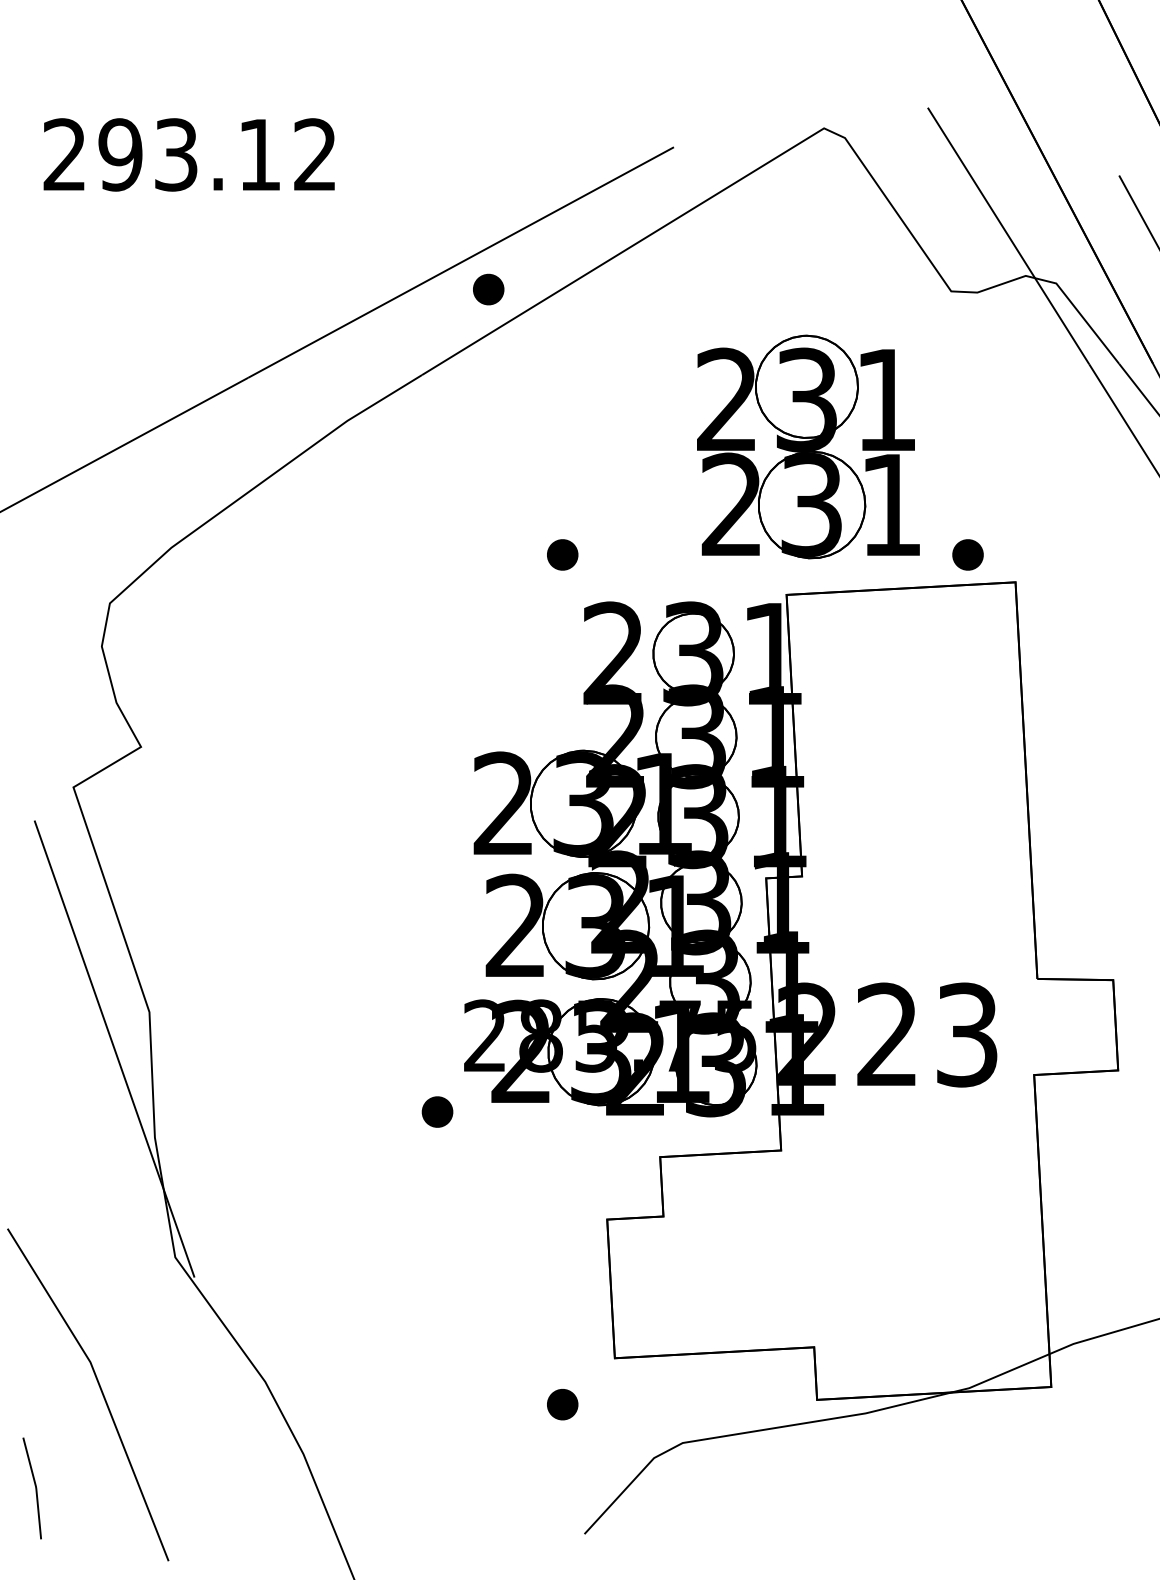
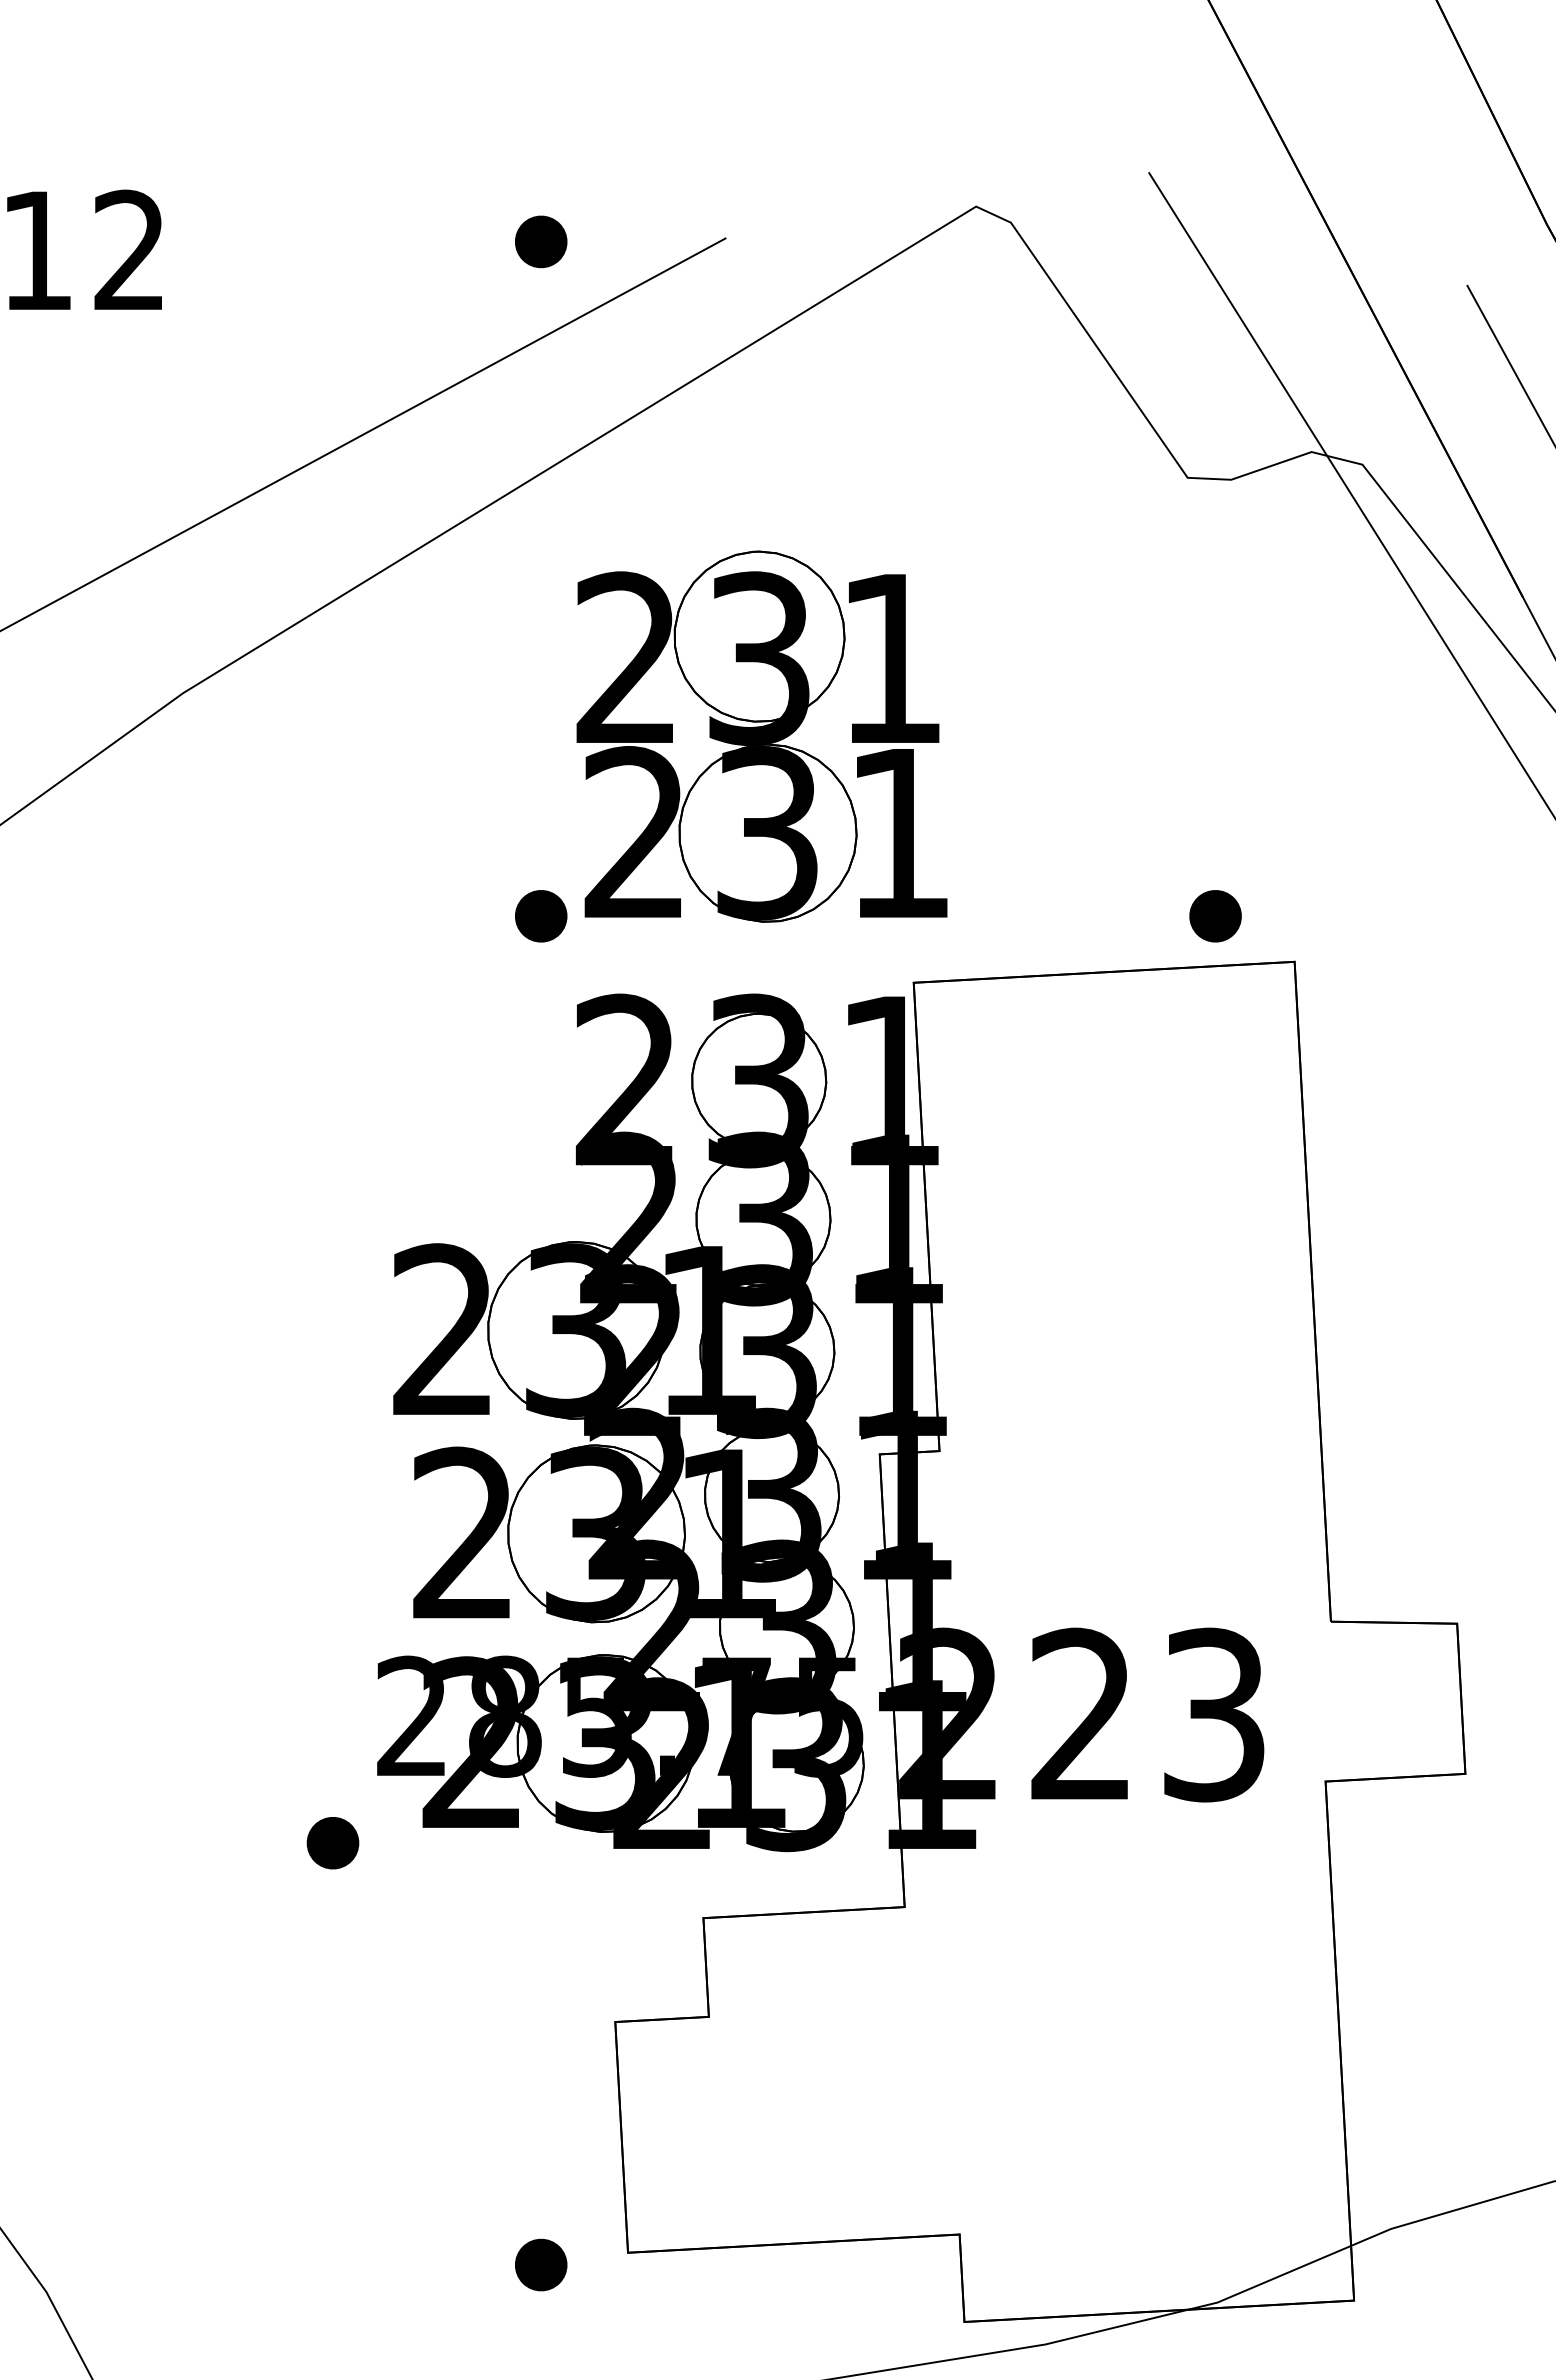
part: (488, 289) -> (540, 241), moved
part: (808, 446) -> (762, 735), moved
part: (562, 1404) -> (540, 2264), moved

